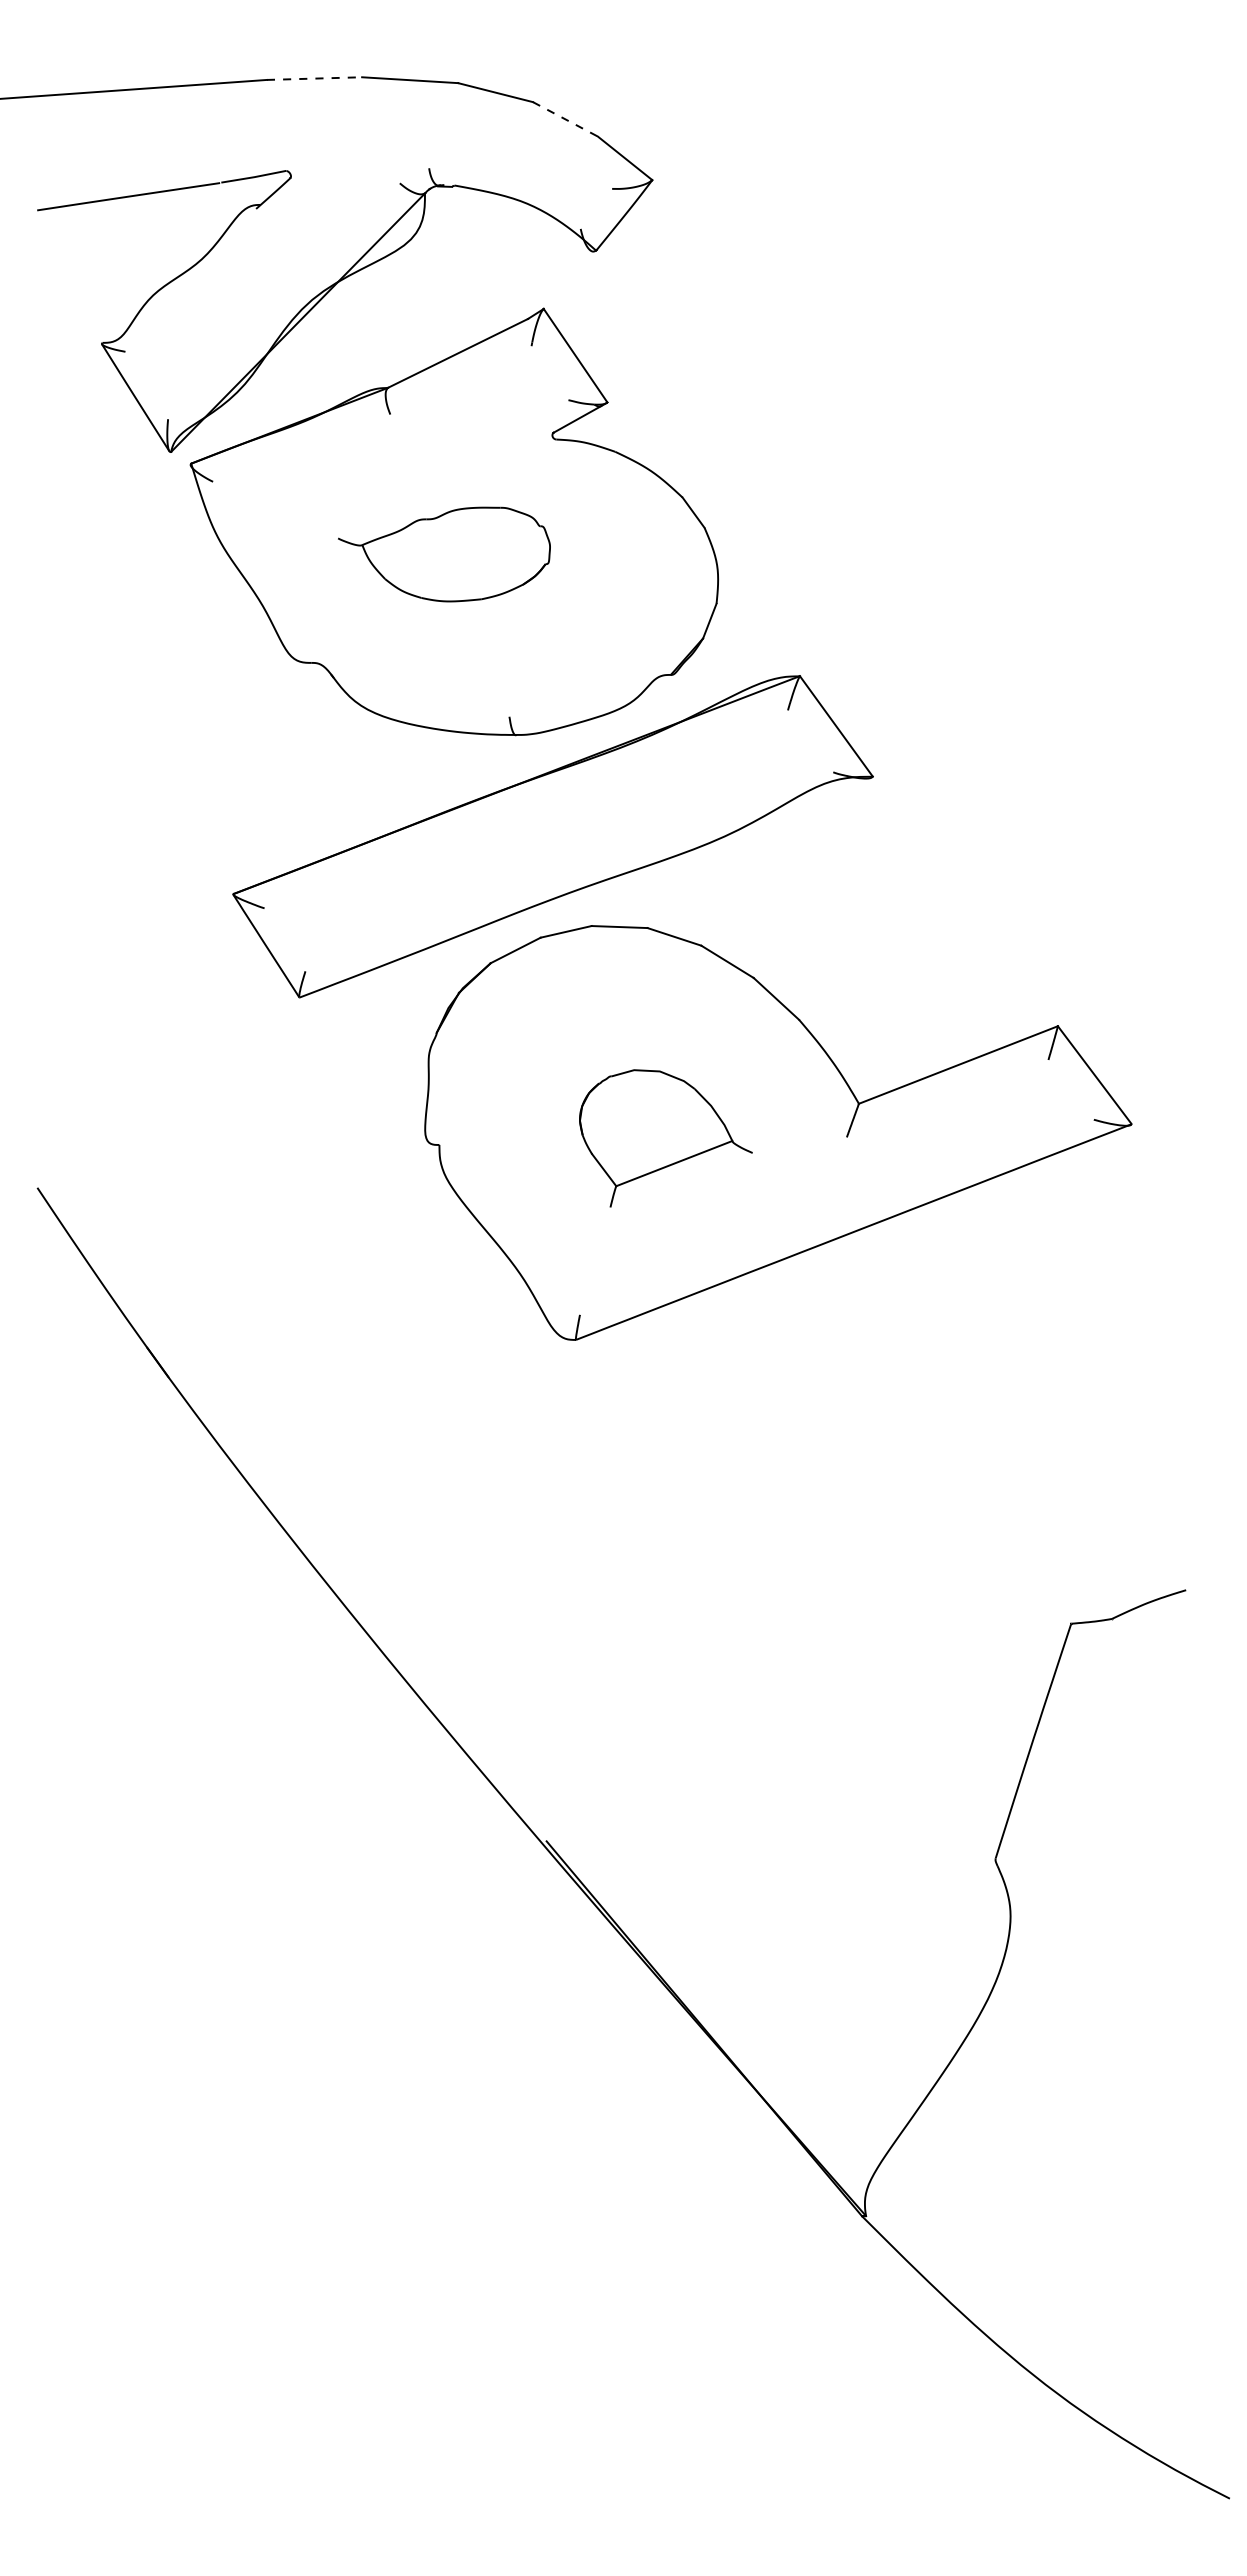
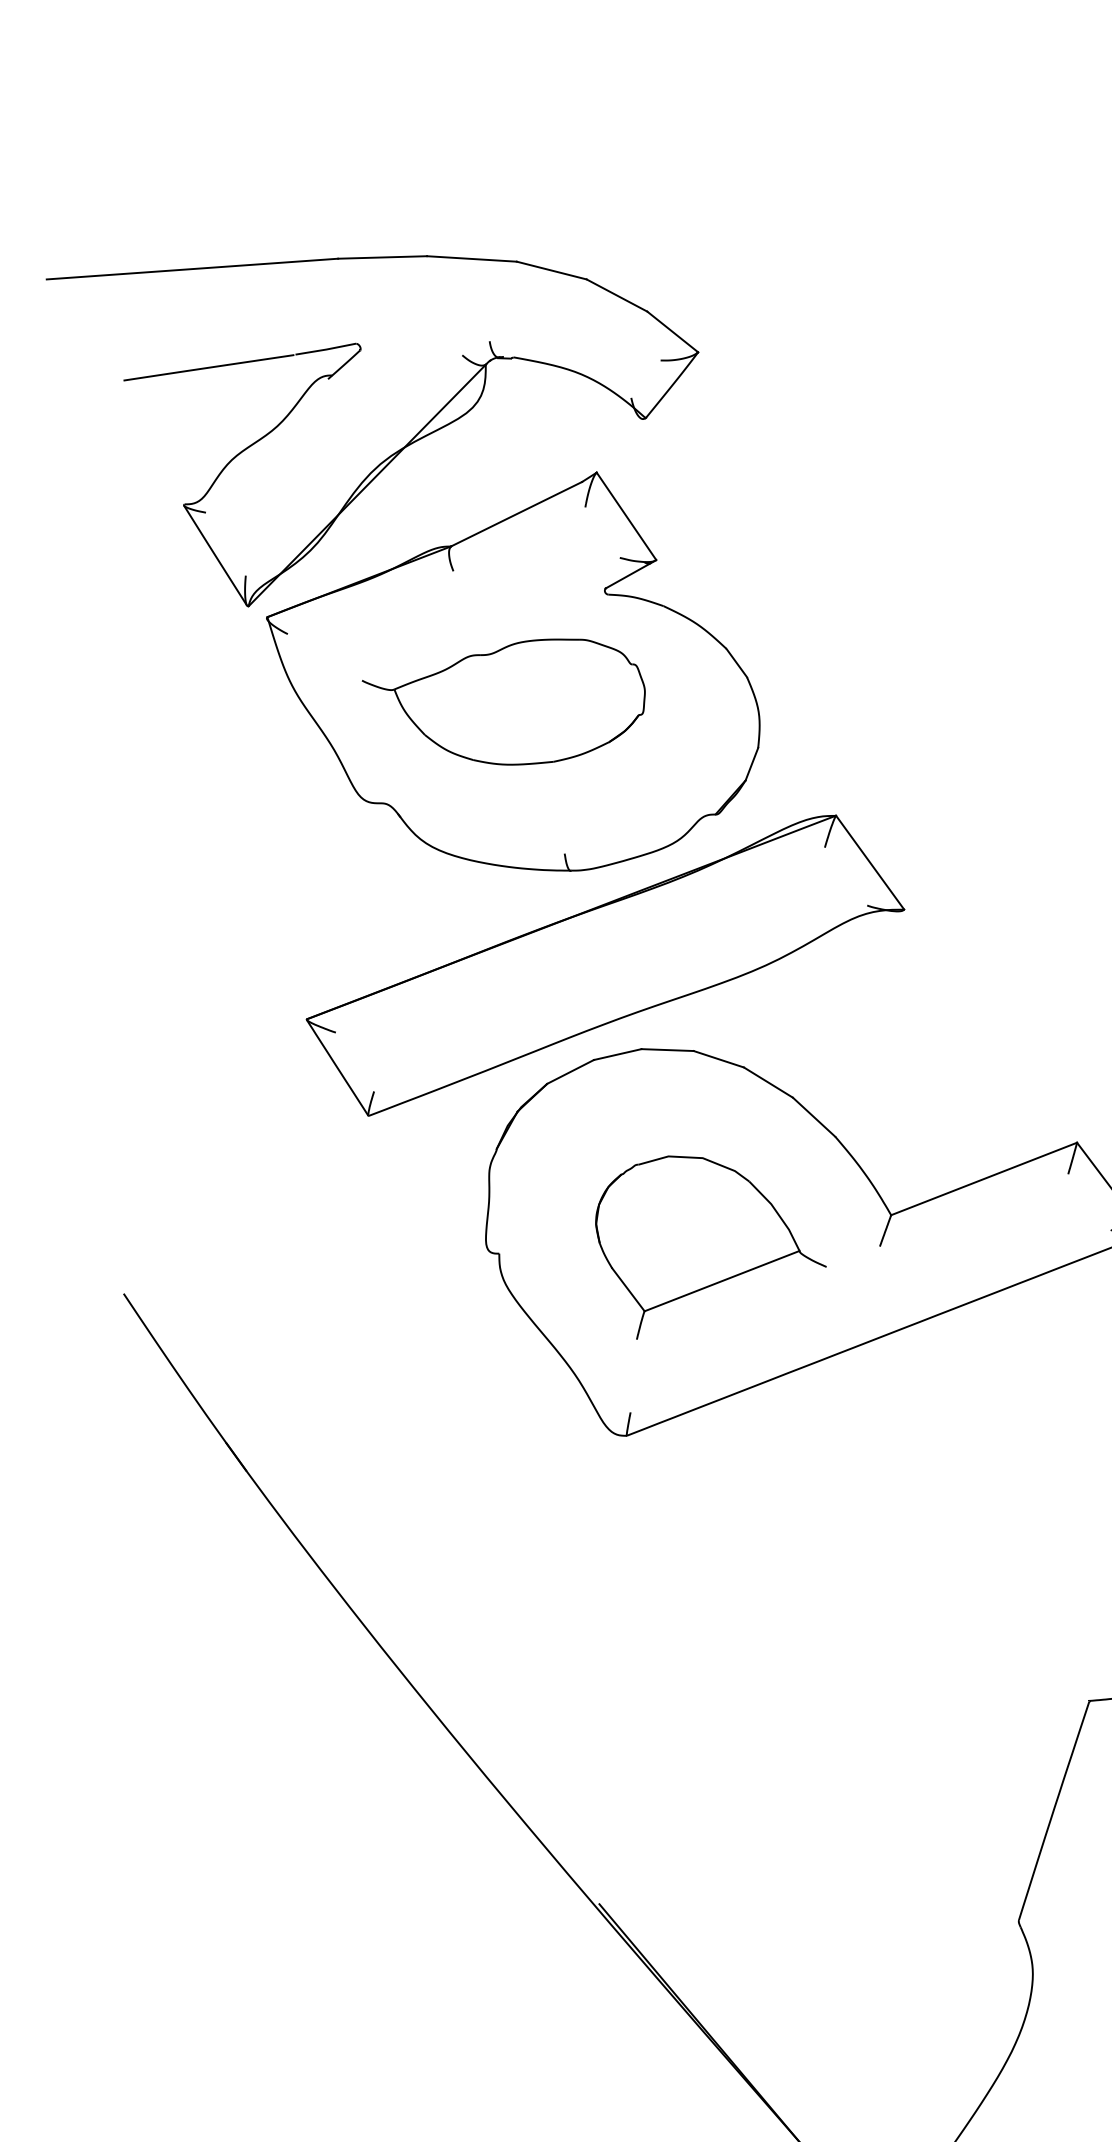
line: (314, 78) -> (382, 257), dashed -> solid
line: (565, 119) -> (617, 295), dashed -> solid
part: (444, 554) -> (504, 702), size x1.43
part: (665, 1138) -> (710, 1247), size x1.43

